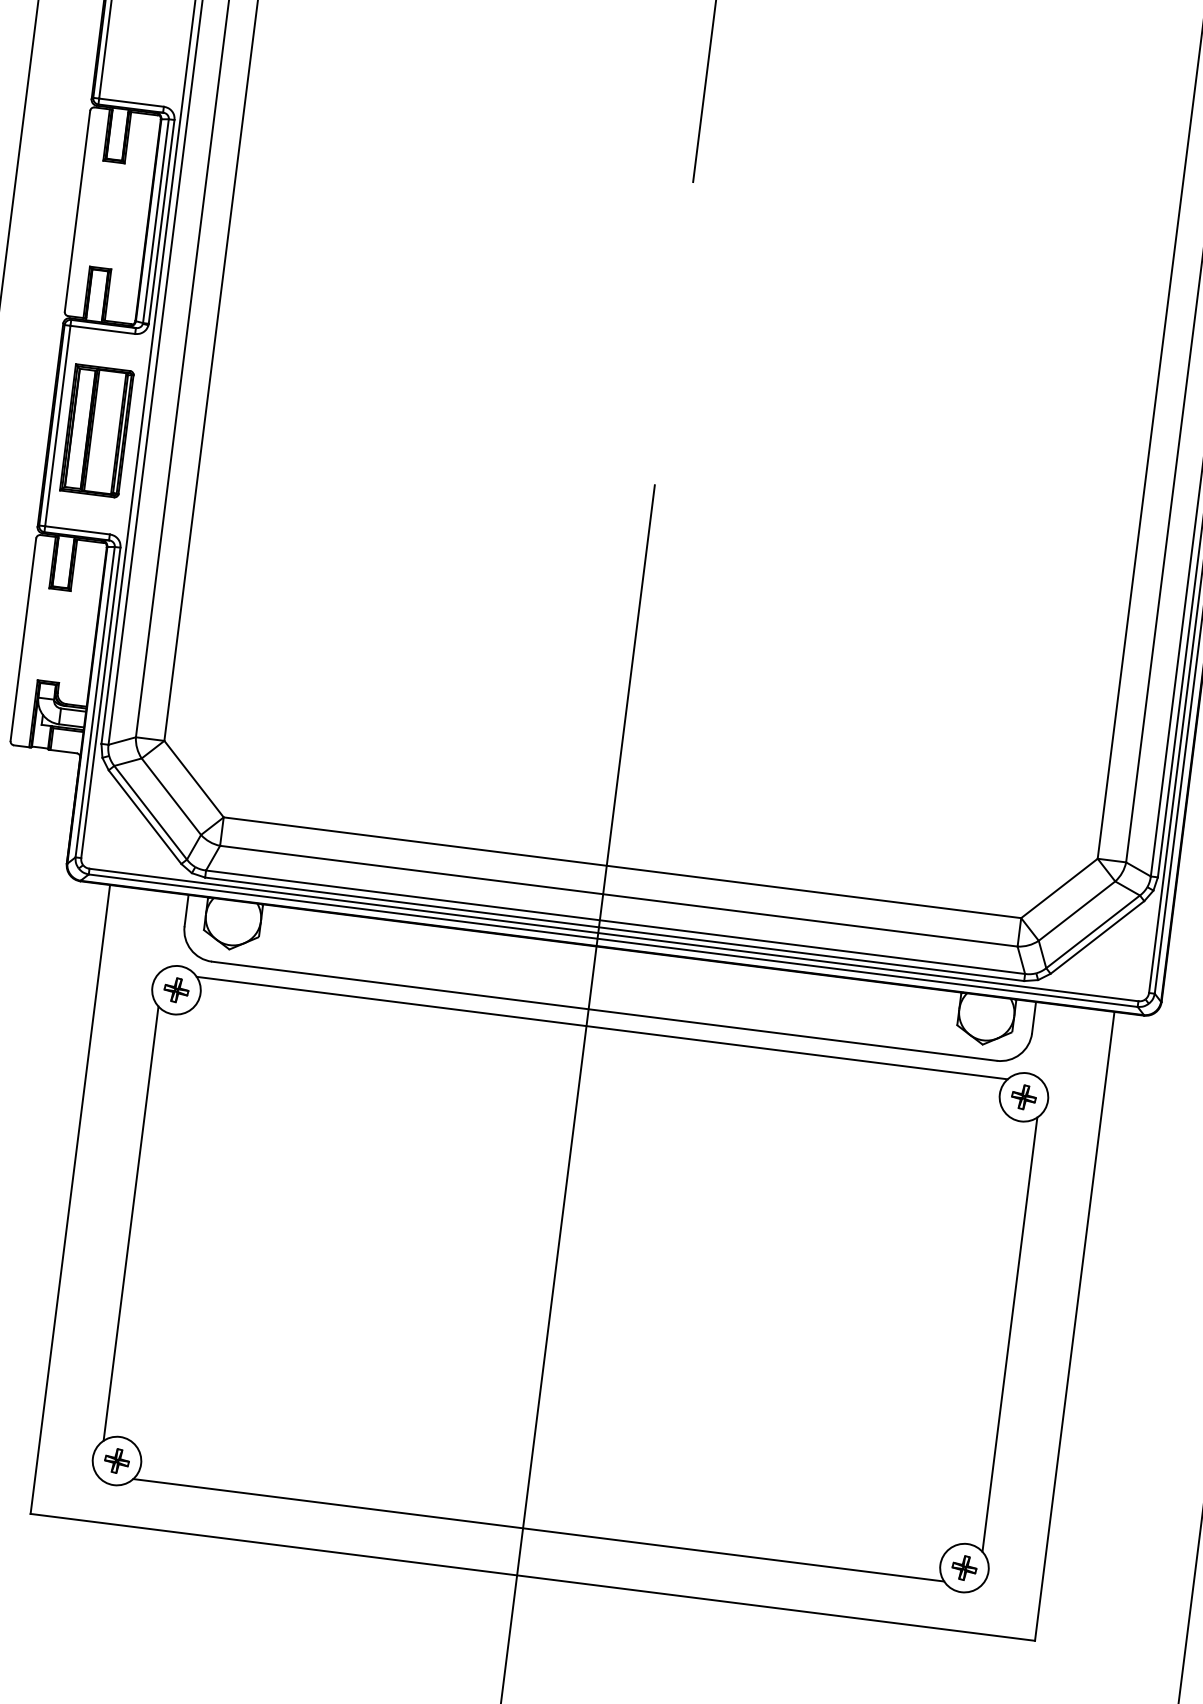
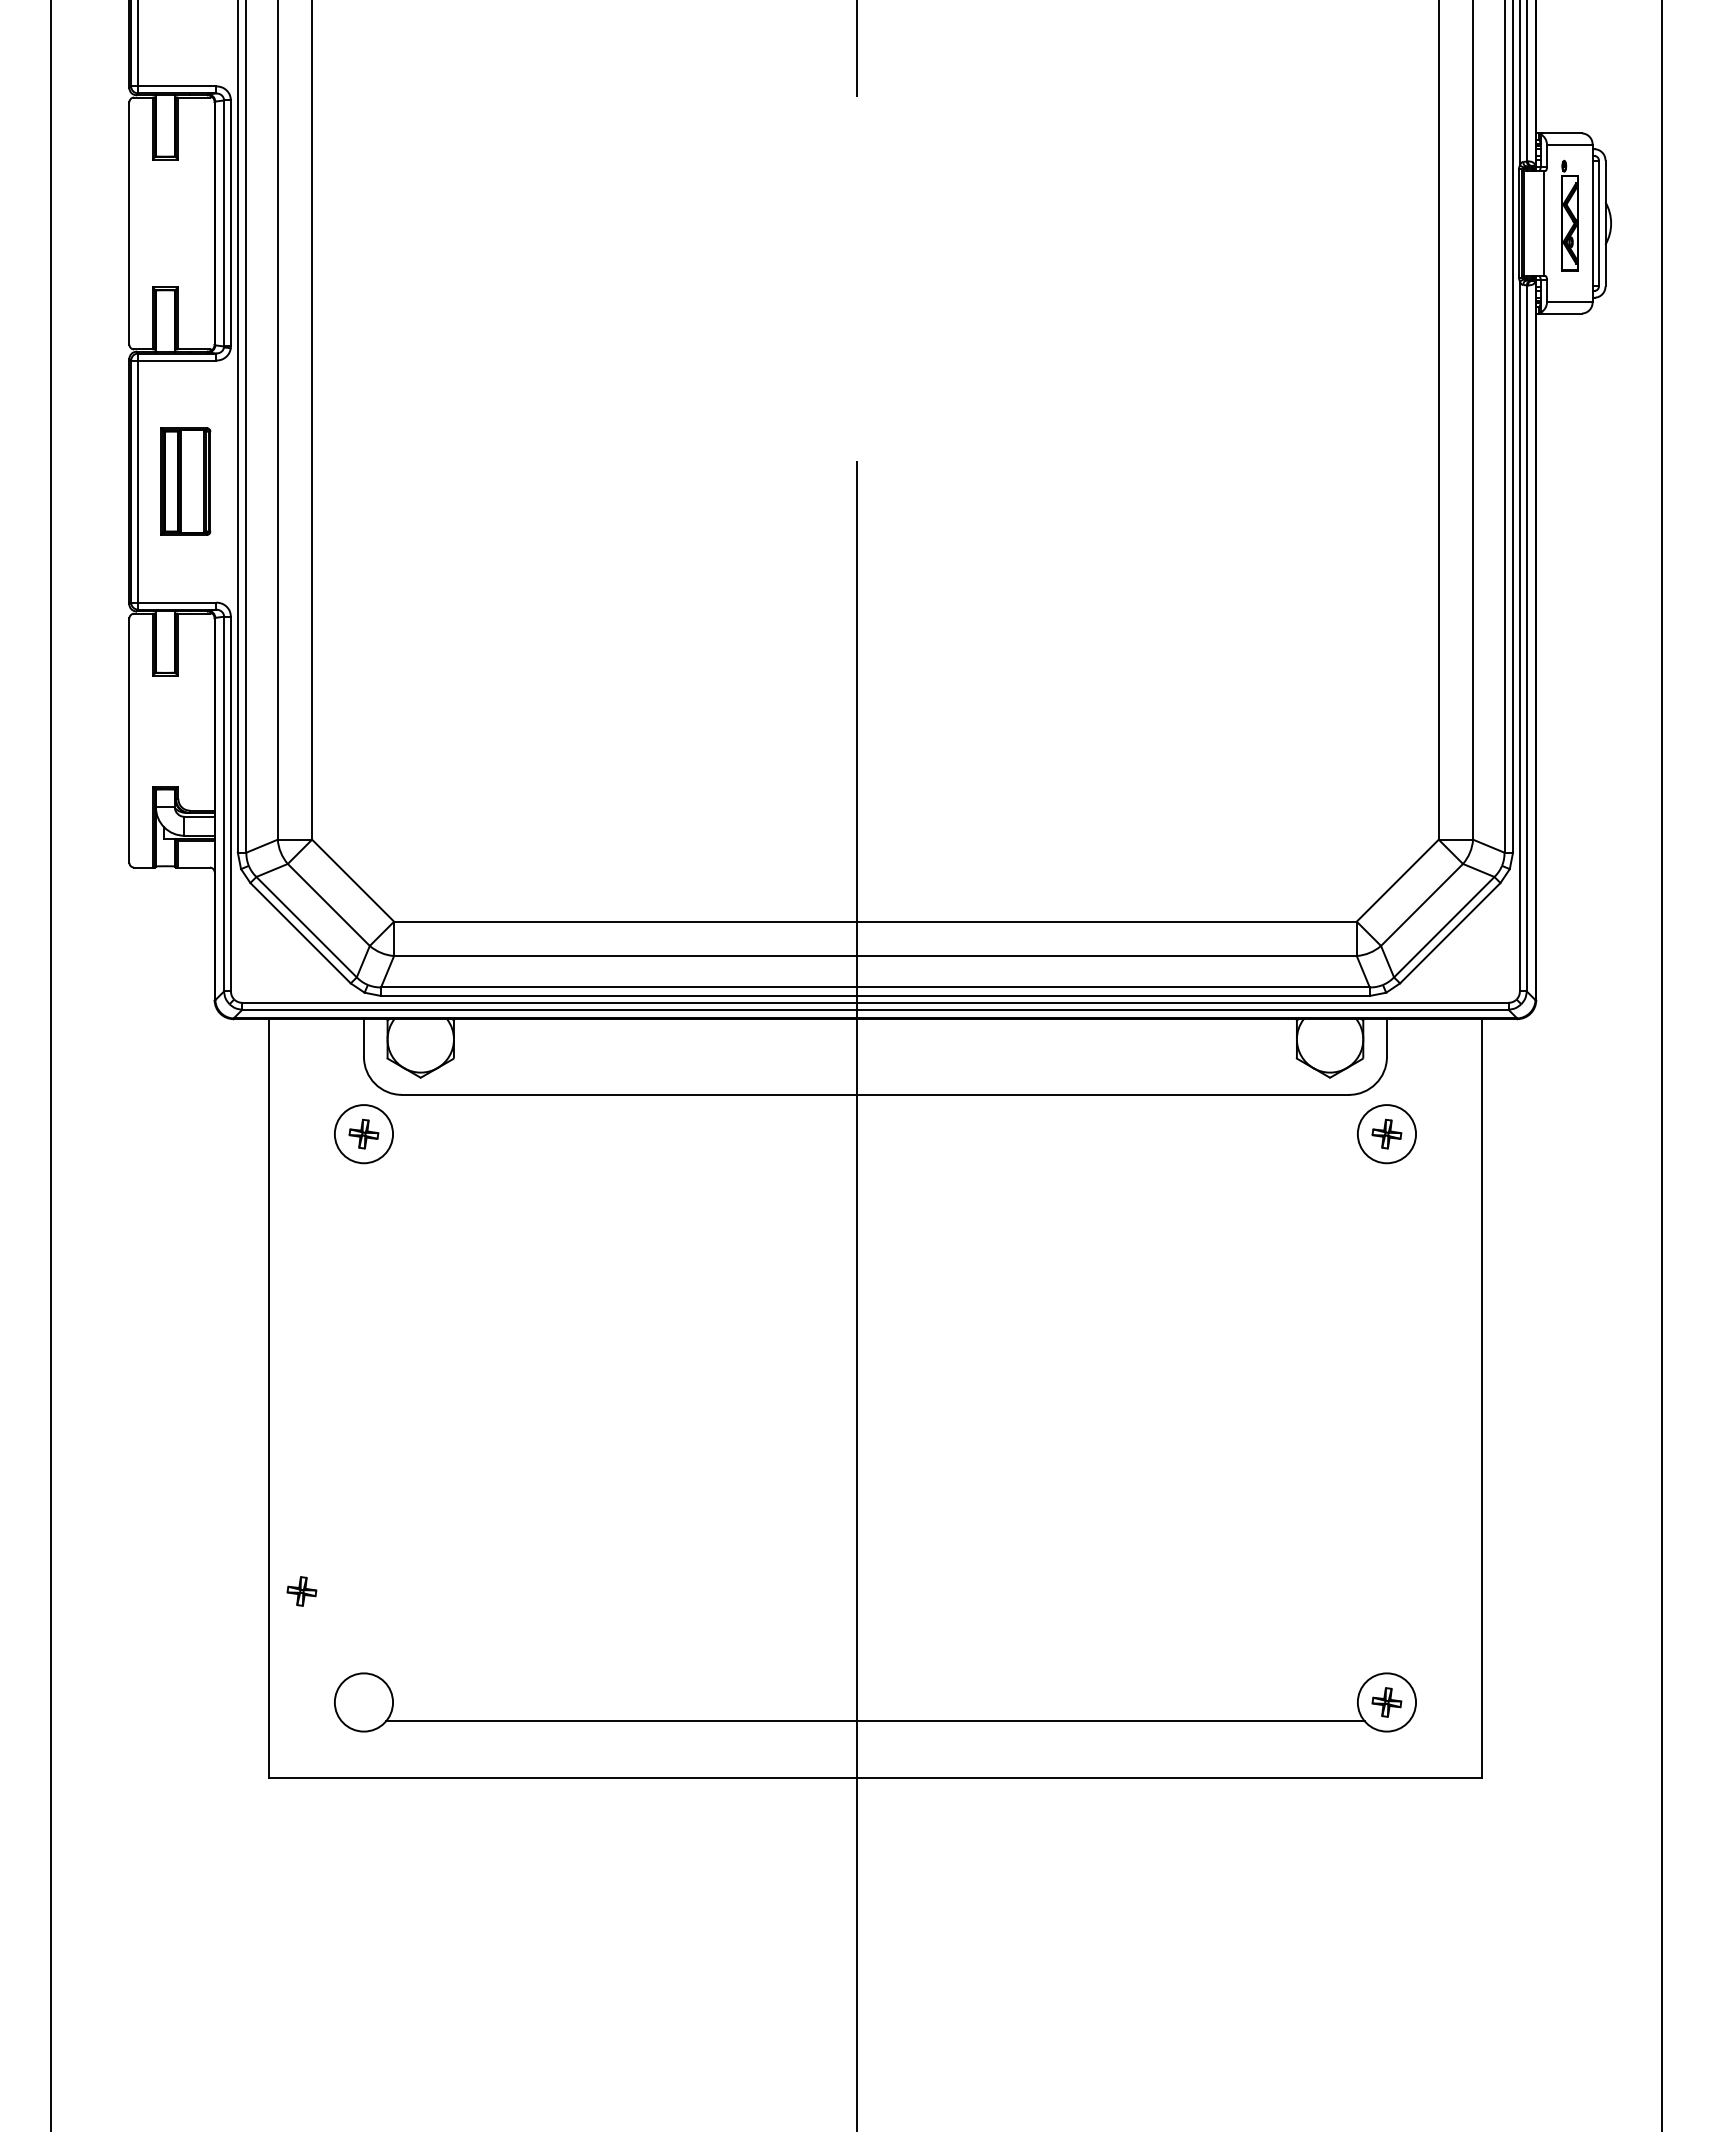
part: (96, 430) -> (185, 481), size x0.7
line: (602, 1028) -> (875, 1115), removed
line: (131, 1223) -> (345, 1418), removed
line: (1009, 1334) -> (1405, 1418), removed
part: (116, 1461) -> (301, 1591), moved

